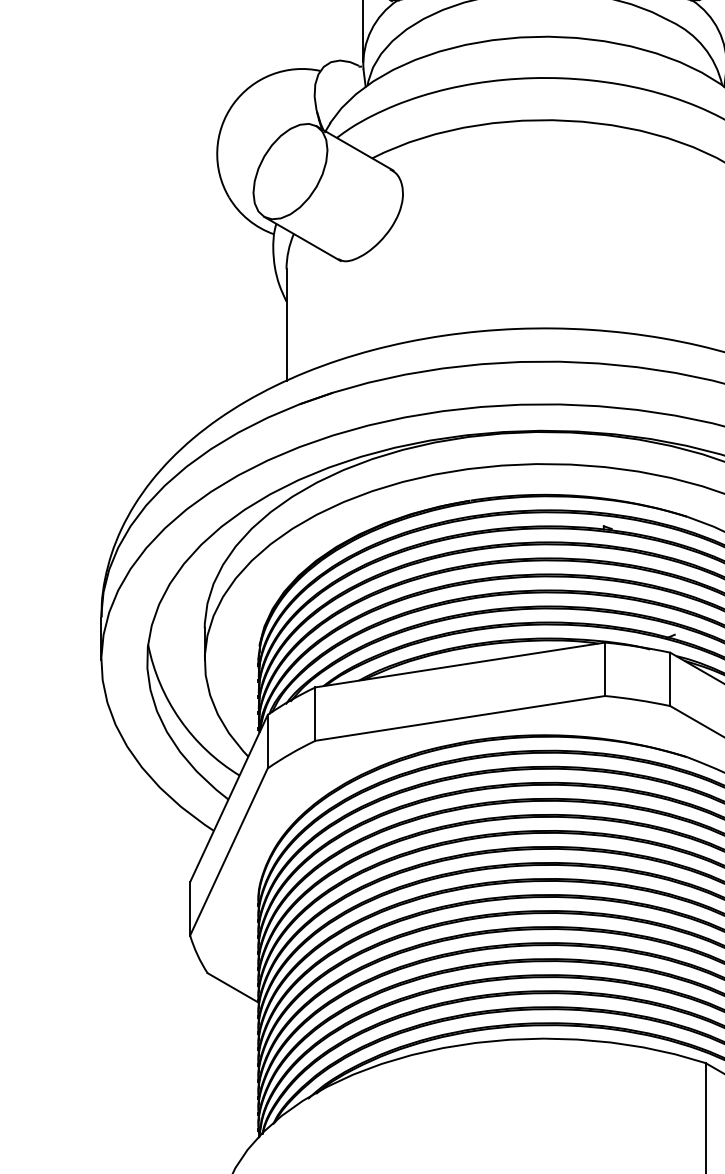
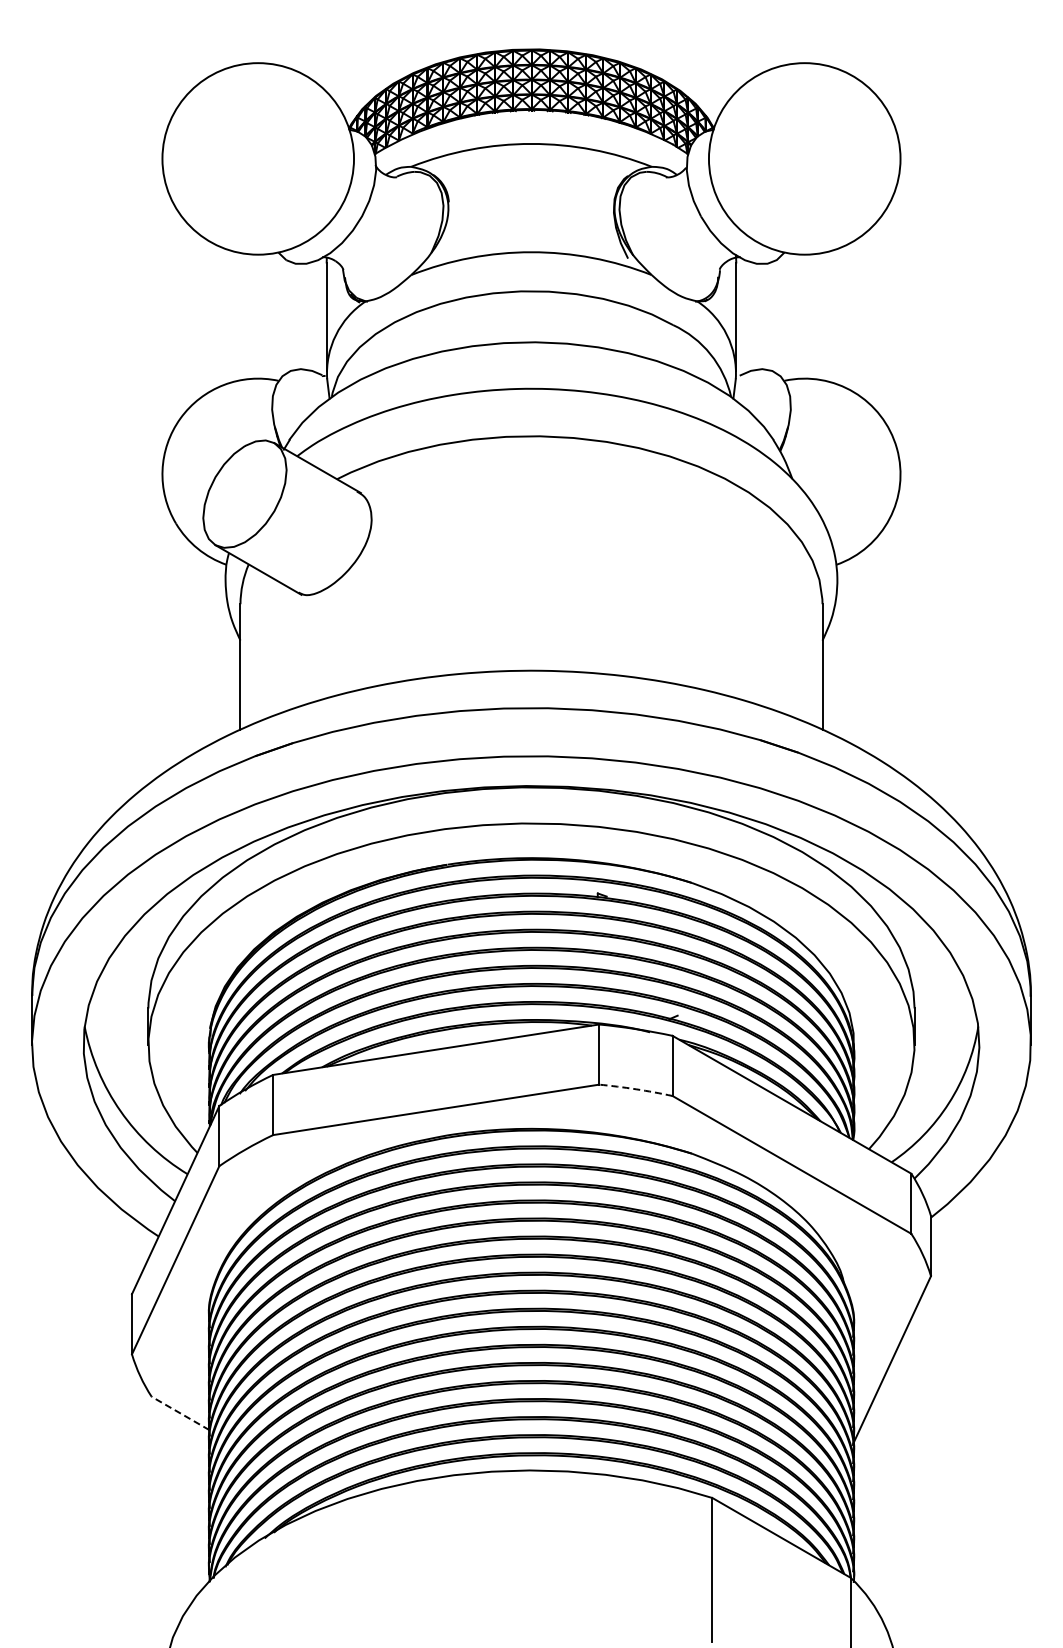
arc: (638, 700) -> (636, 1089), solid -> dashed
line: (233, 988) -> (180, 1413), solid -> dashed

